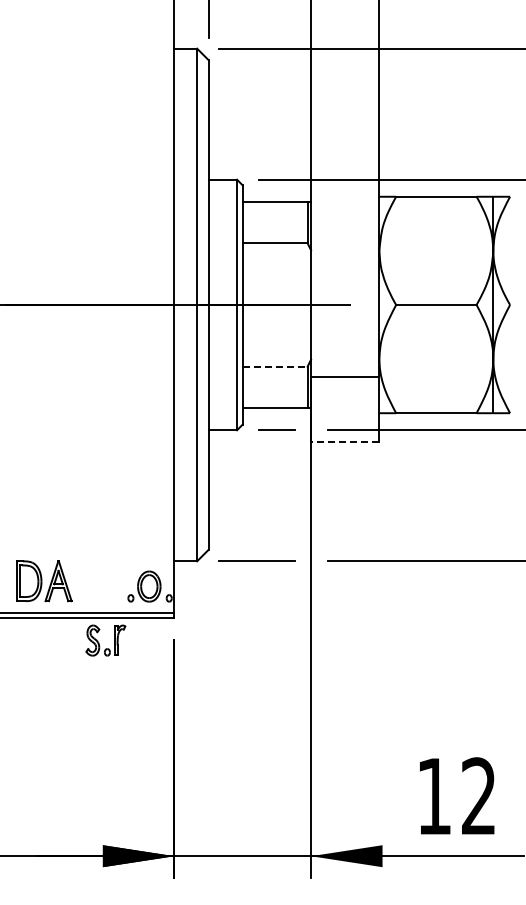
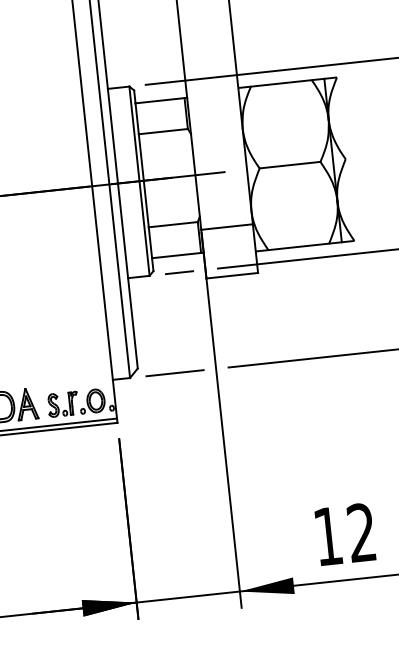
line: (275, 366) -> (173, 224), dashed -> solid
line: (344, 441) -> (231, 275), dashed -> solid
part: (99, 642) -> (58, 406), moved

